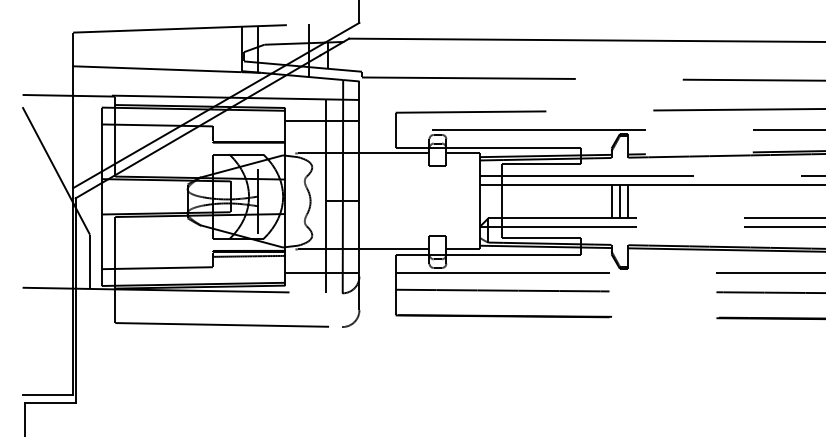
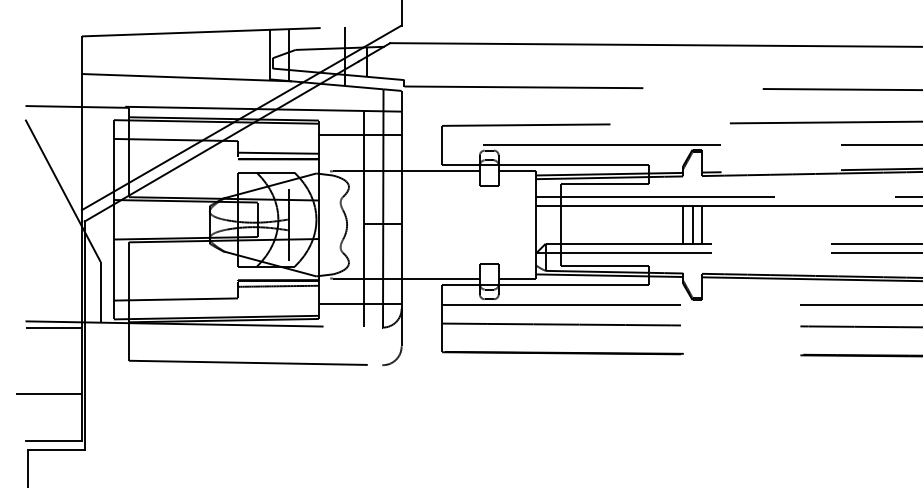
line: (249, 136) -> (278, 152), added
line: (47, 293) -> (53, 327), added
line: (43, 352) -> (48, 393), added

